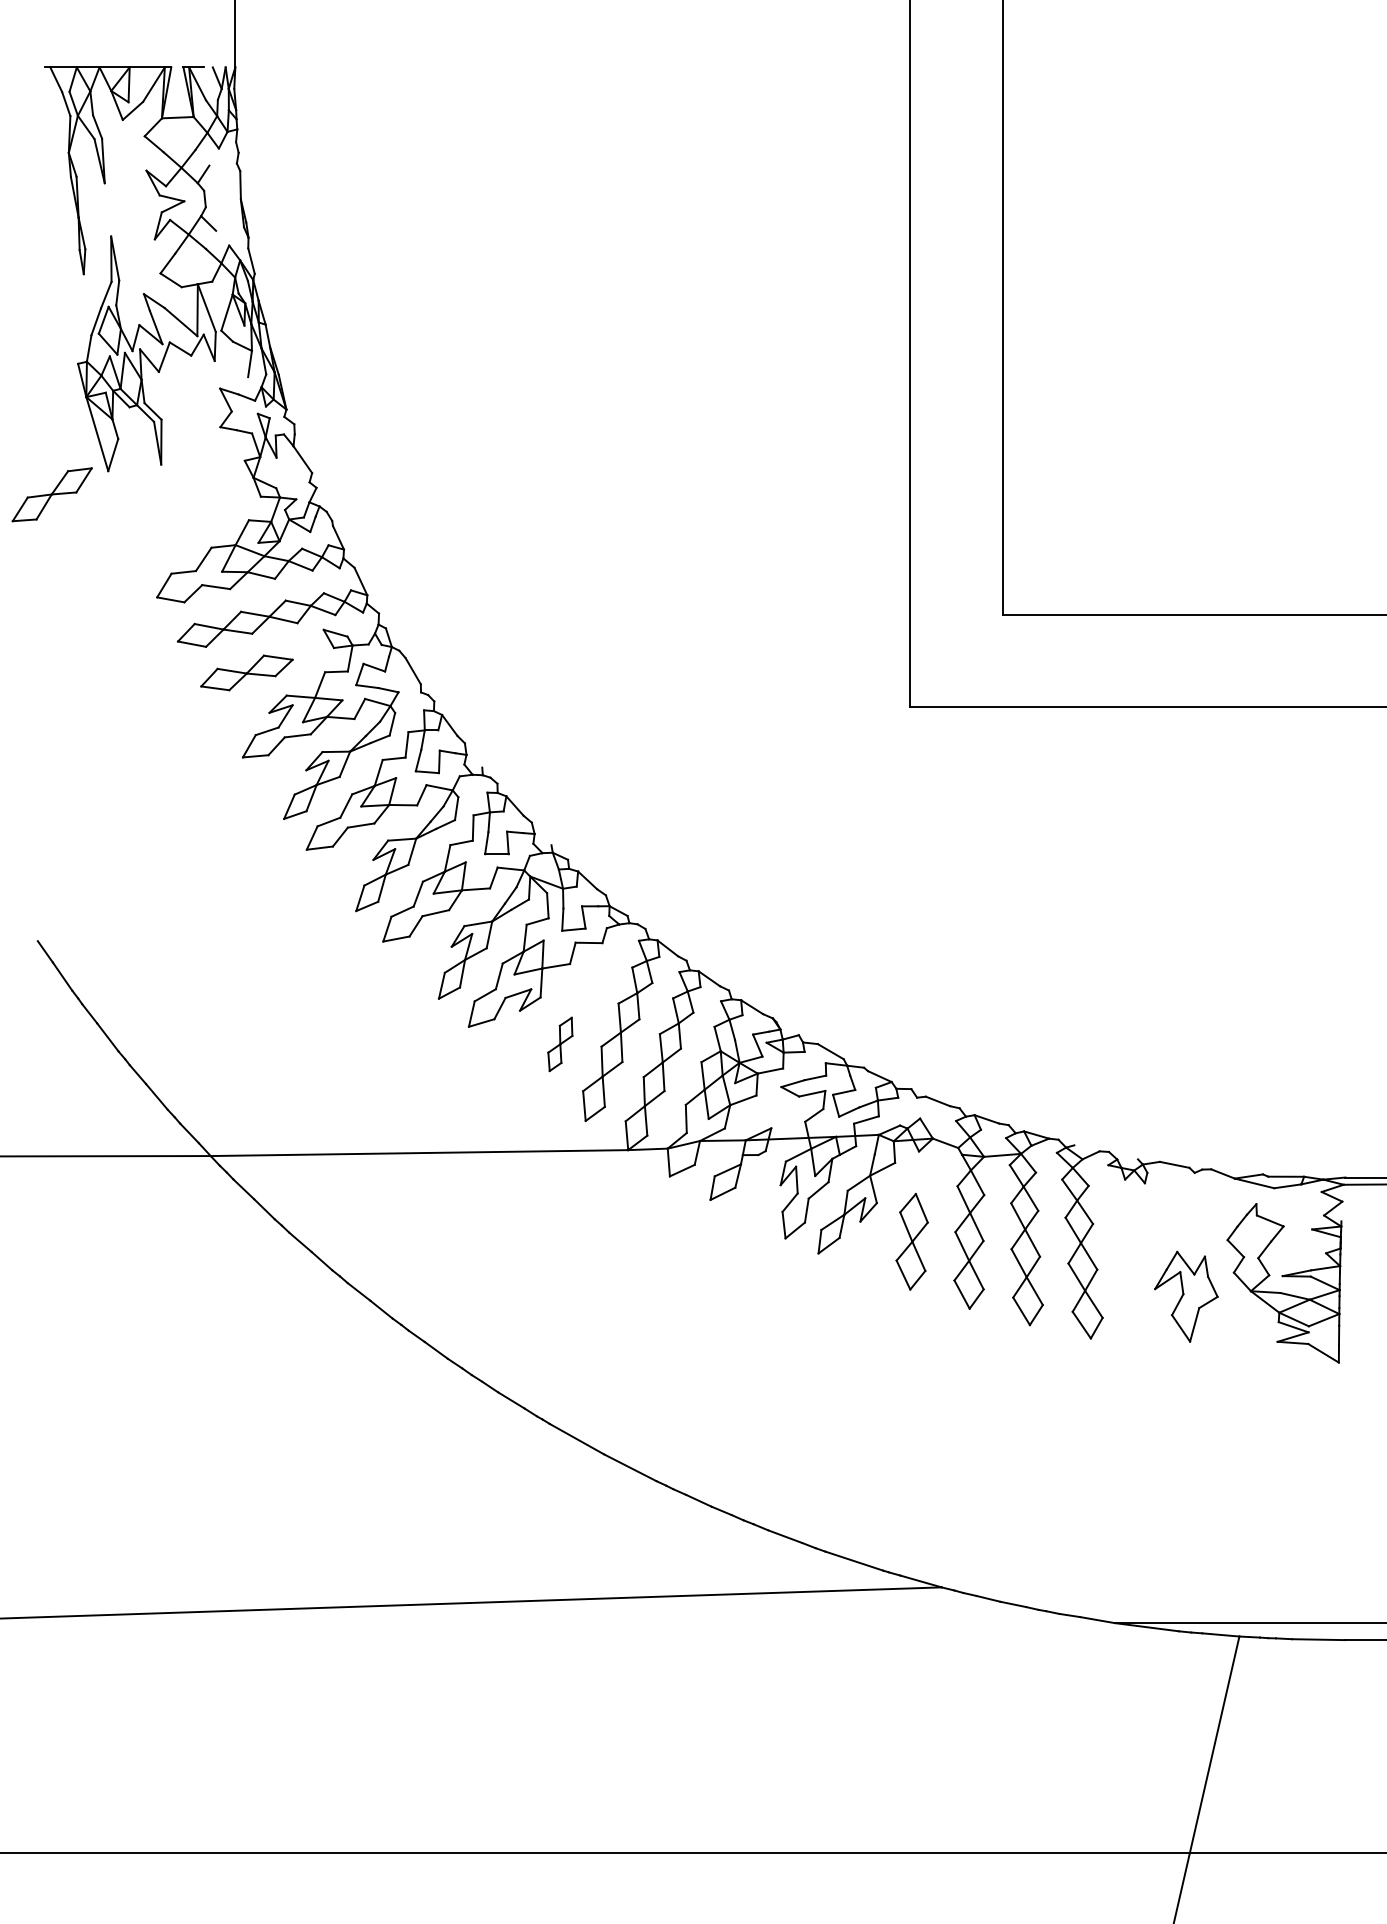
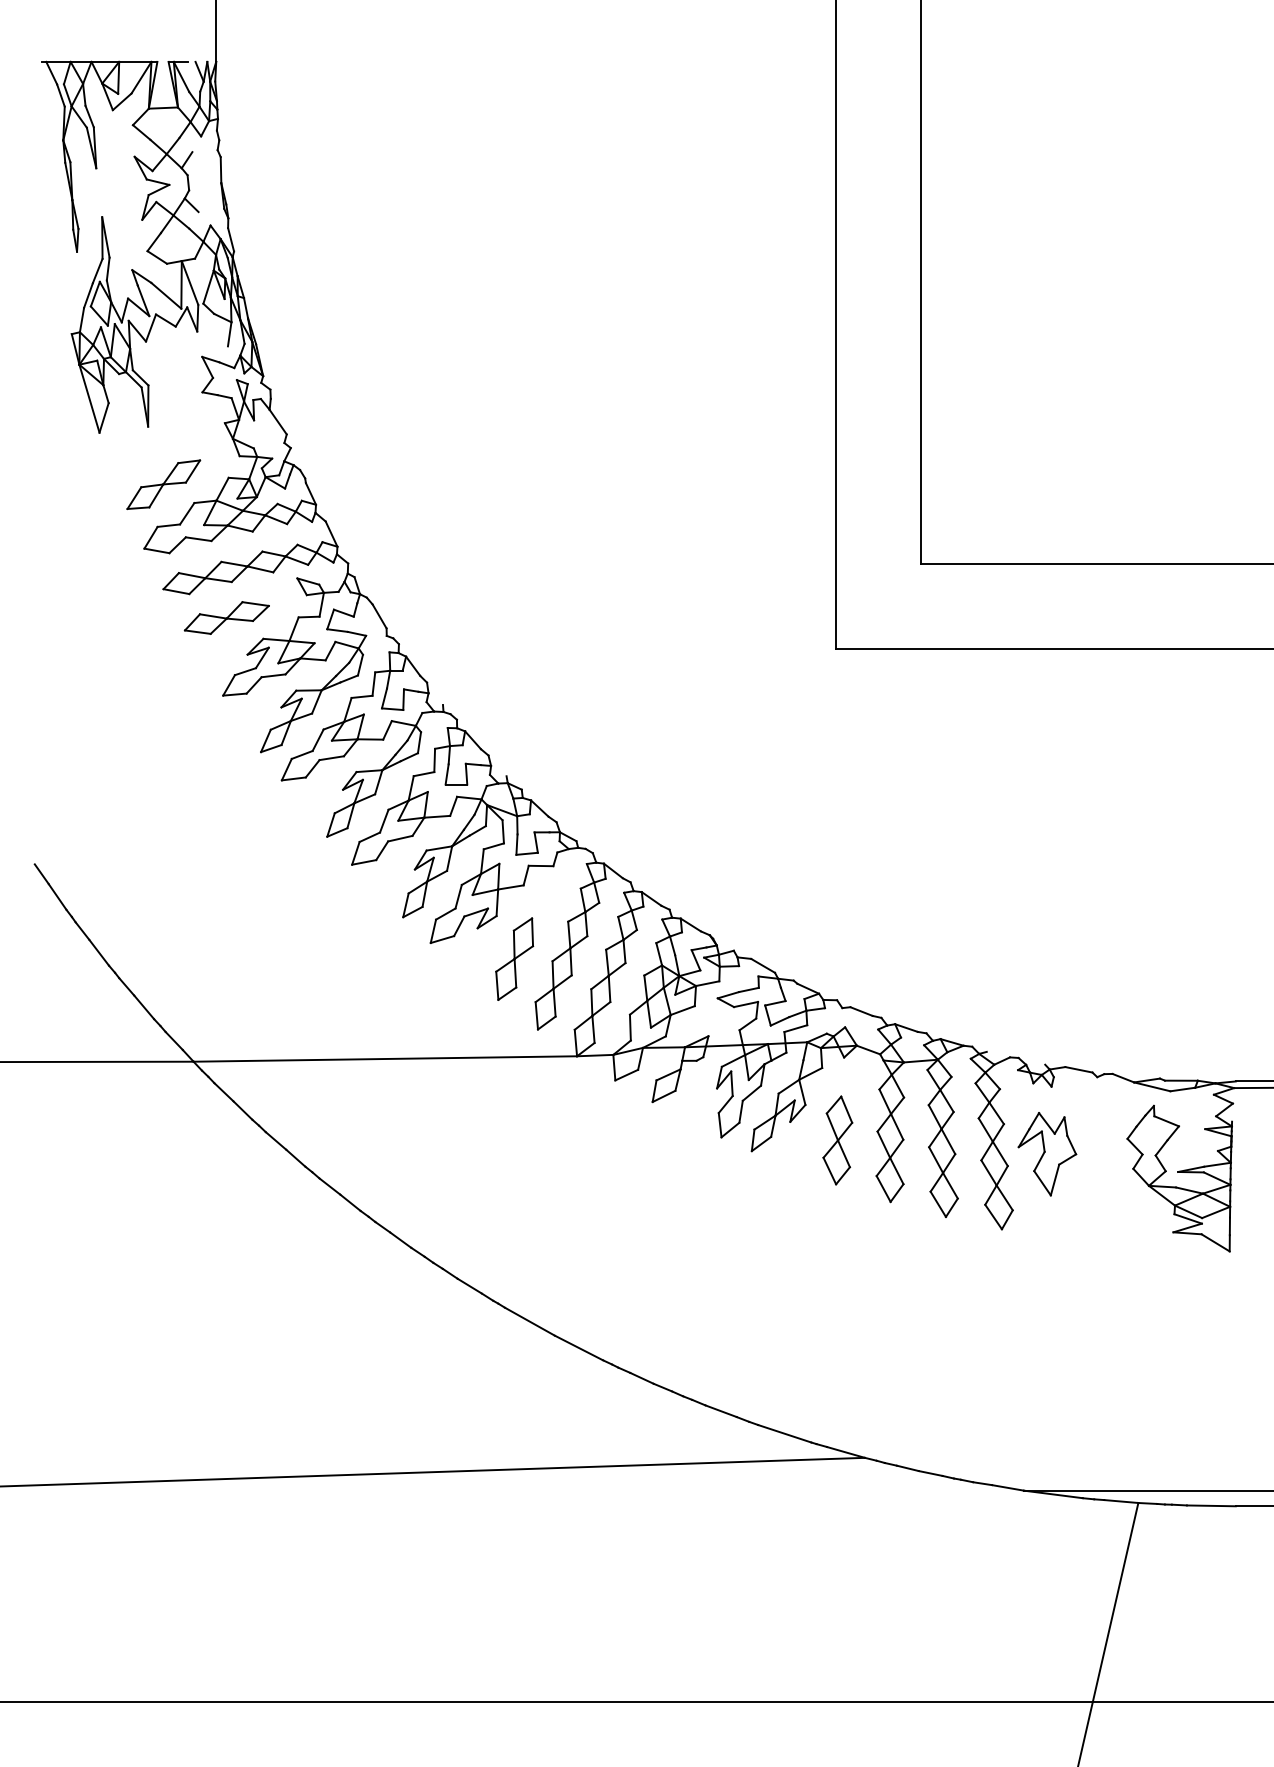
part: (51, 494) -> (163, 484), moved
part: (560, 1044) -> (514, 959), size x1.67
part: (1186, 1296) -> (1047, 1153), moved

